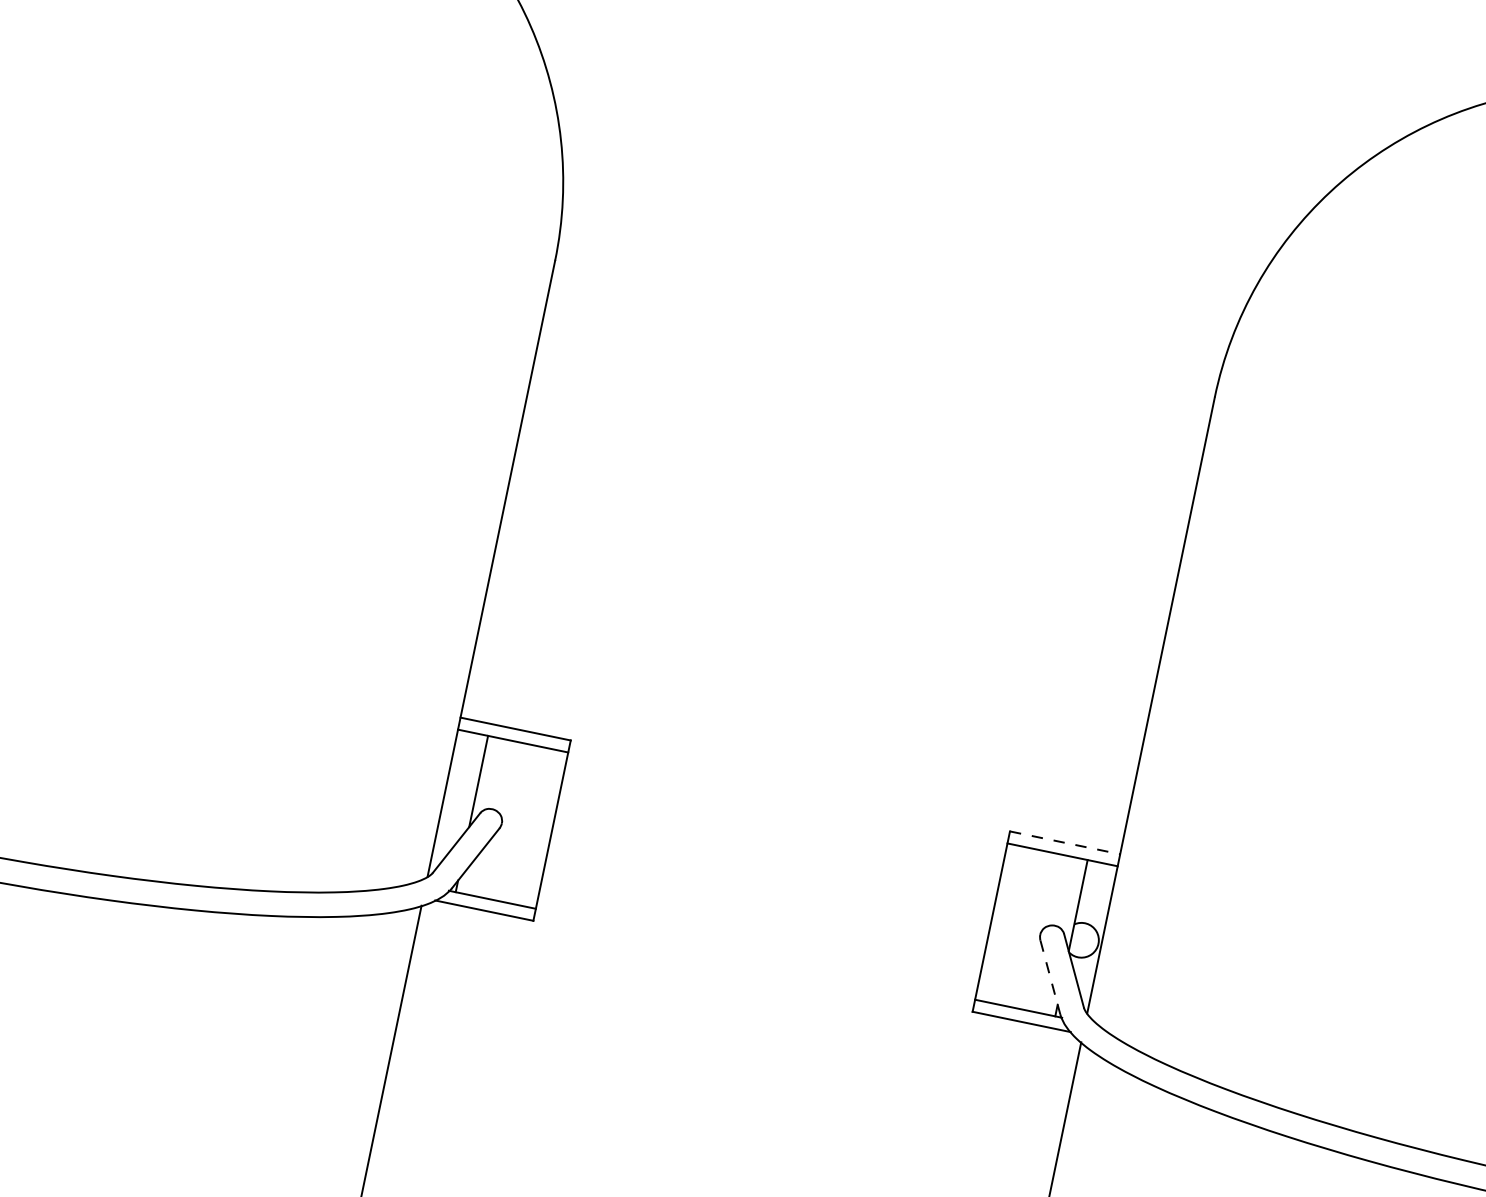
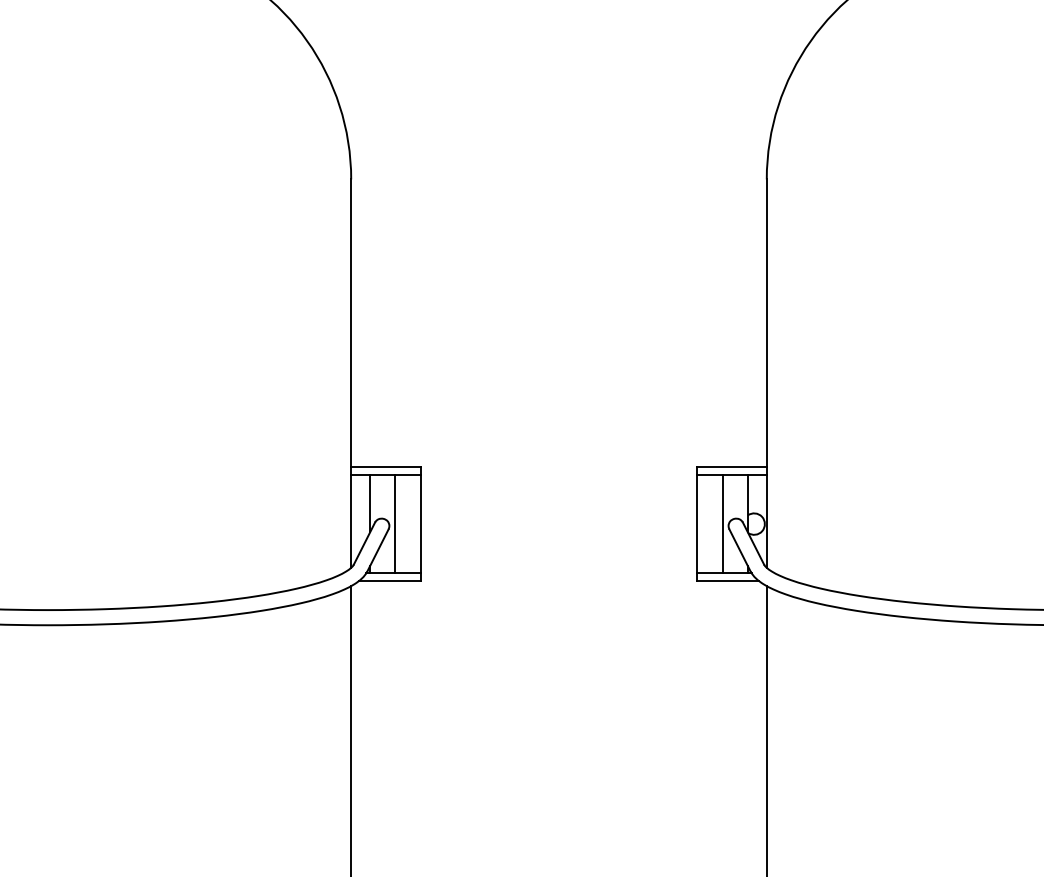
line: (512, 821) -> (395, 523), added
line: (1065, 843) -> (732, 467), dashed -> solid
line: (1031, 928) -> (722, 523), added
line: (1051, 977) -> (740, 550), dashed -> solid

